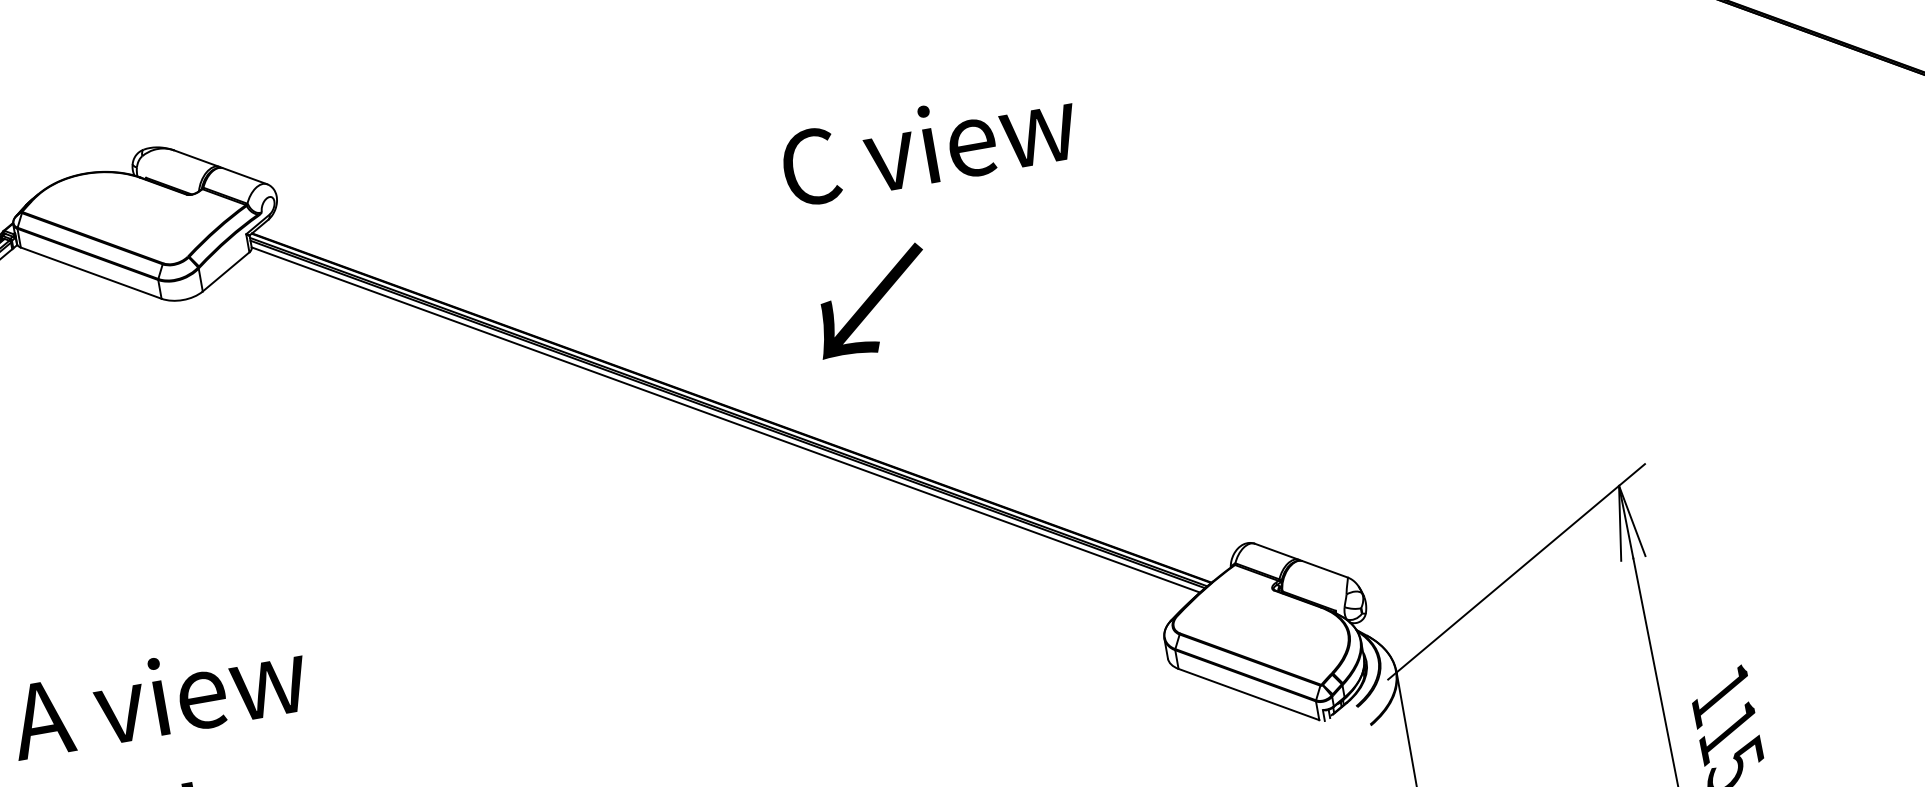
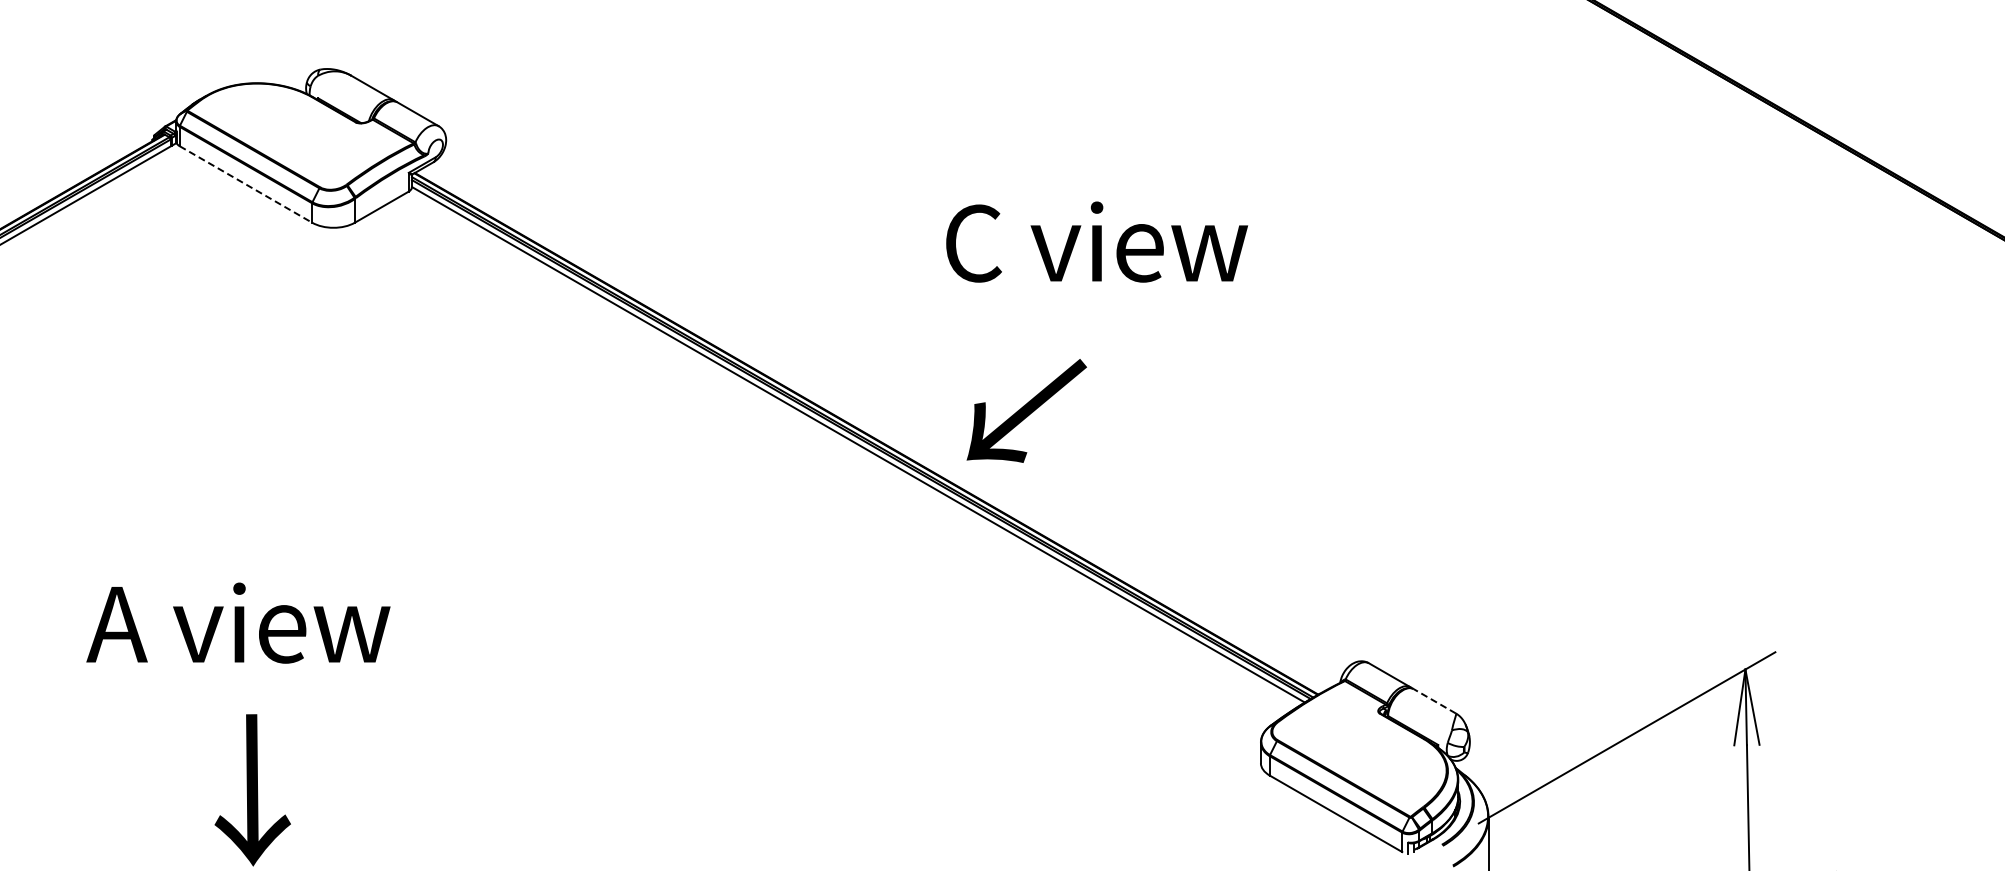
text: (929, 144) -> (1097, 241), moved
line: (90, 273) -> (245, 184), solid -> dashed
text: (872, 301) -> (1026, 410), moved
line: (1324, 569) -> (1434, 701), solid -> dashed

